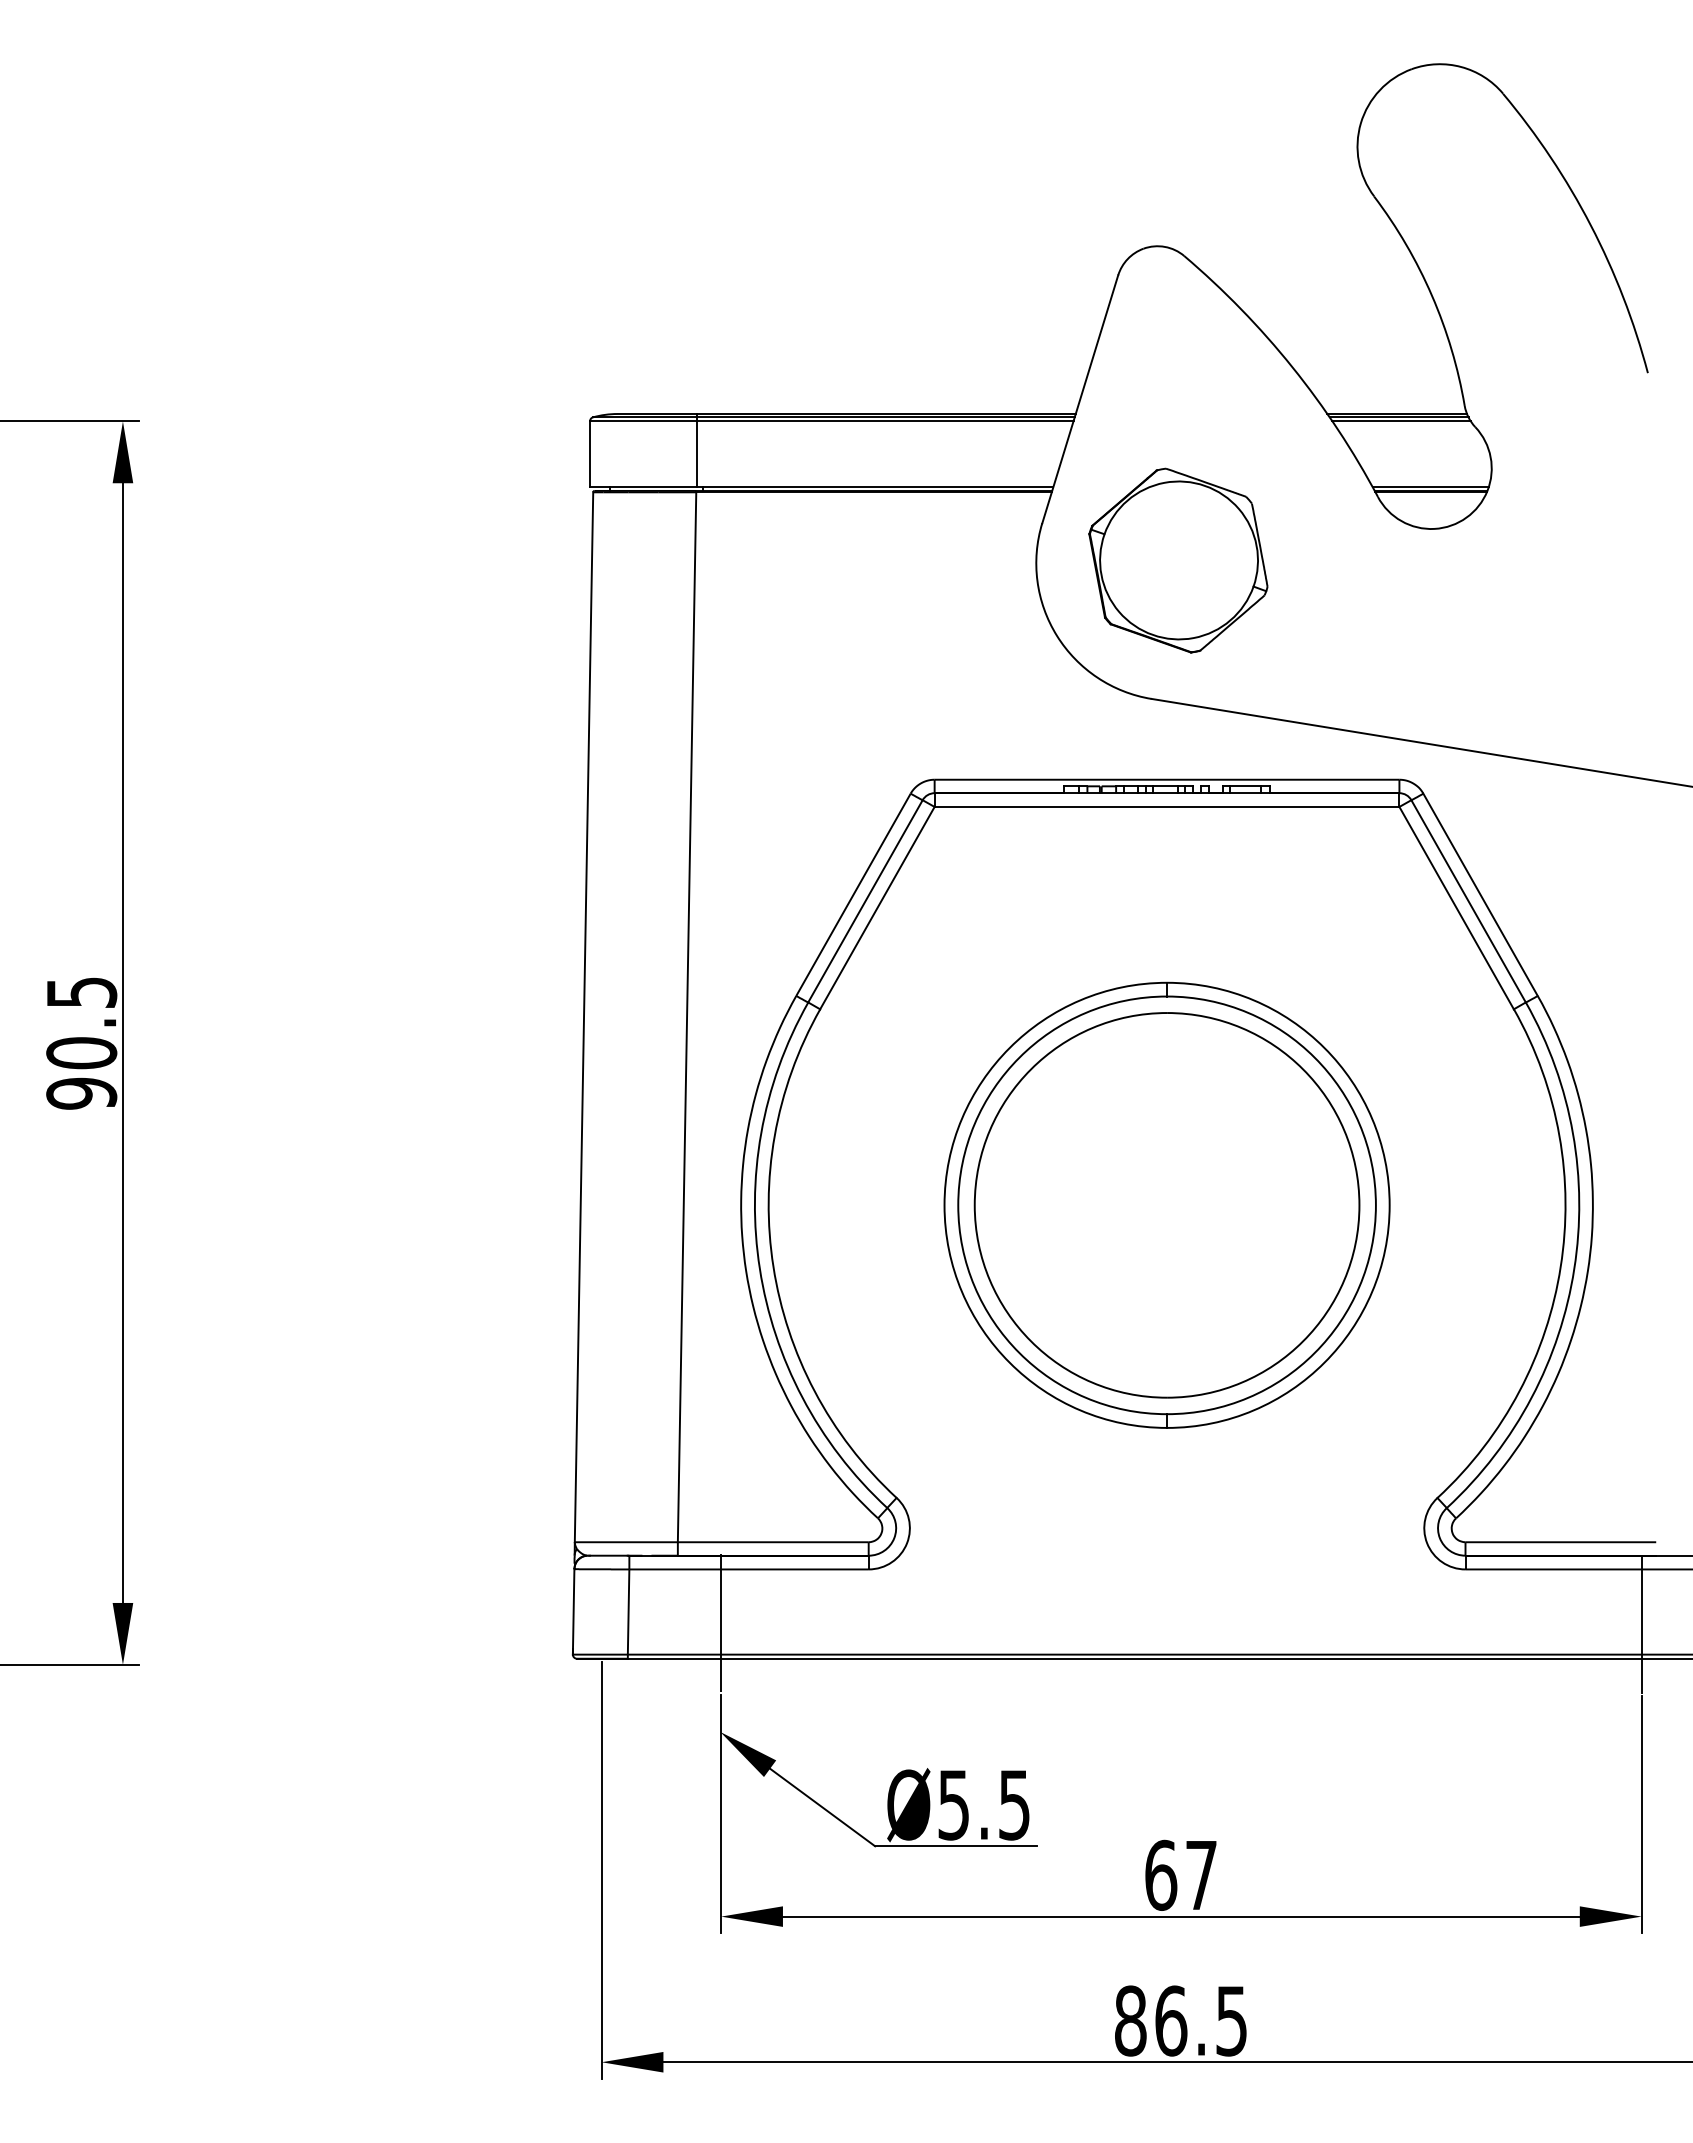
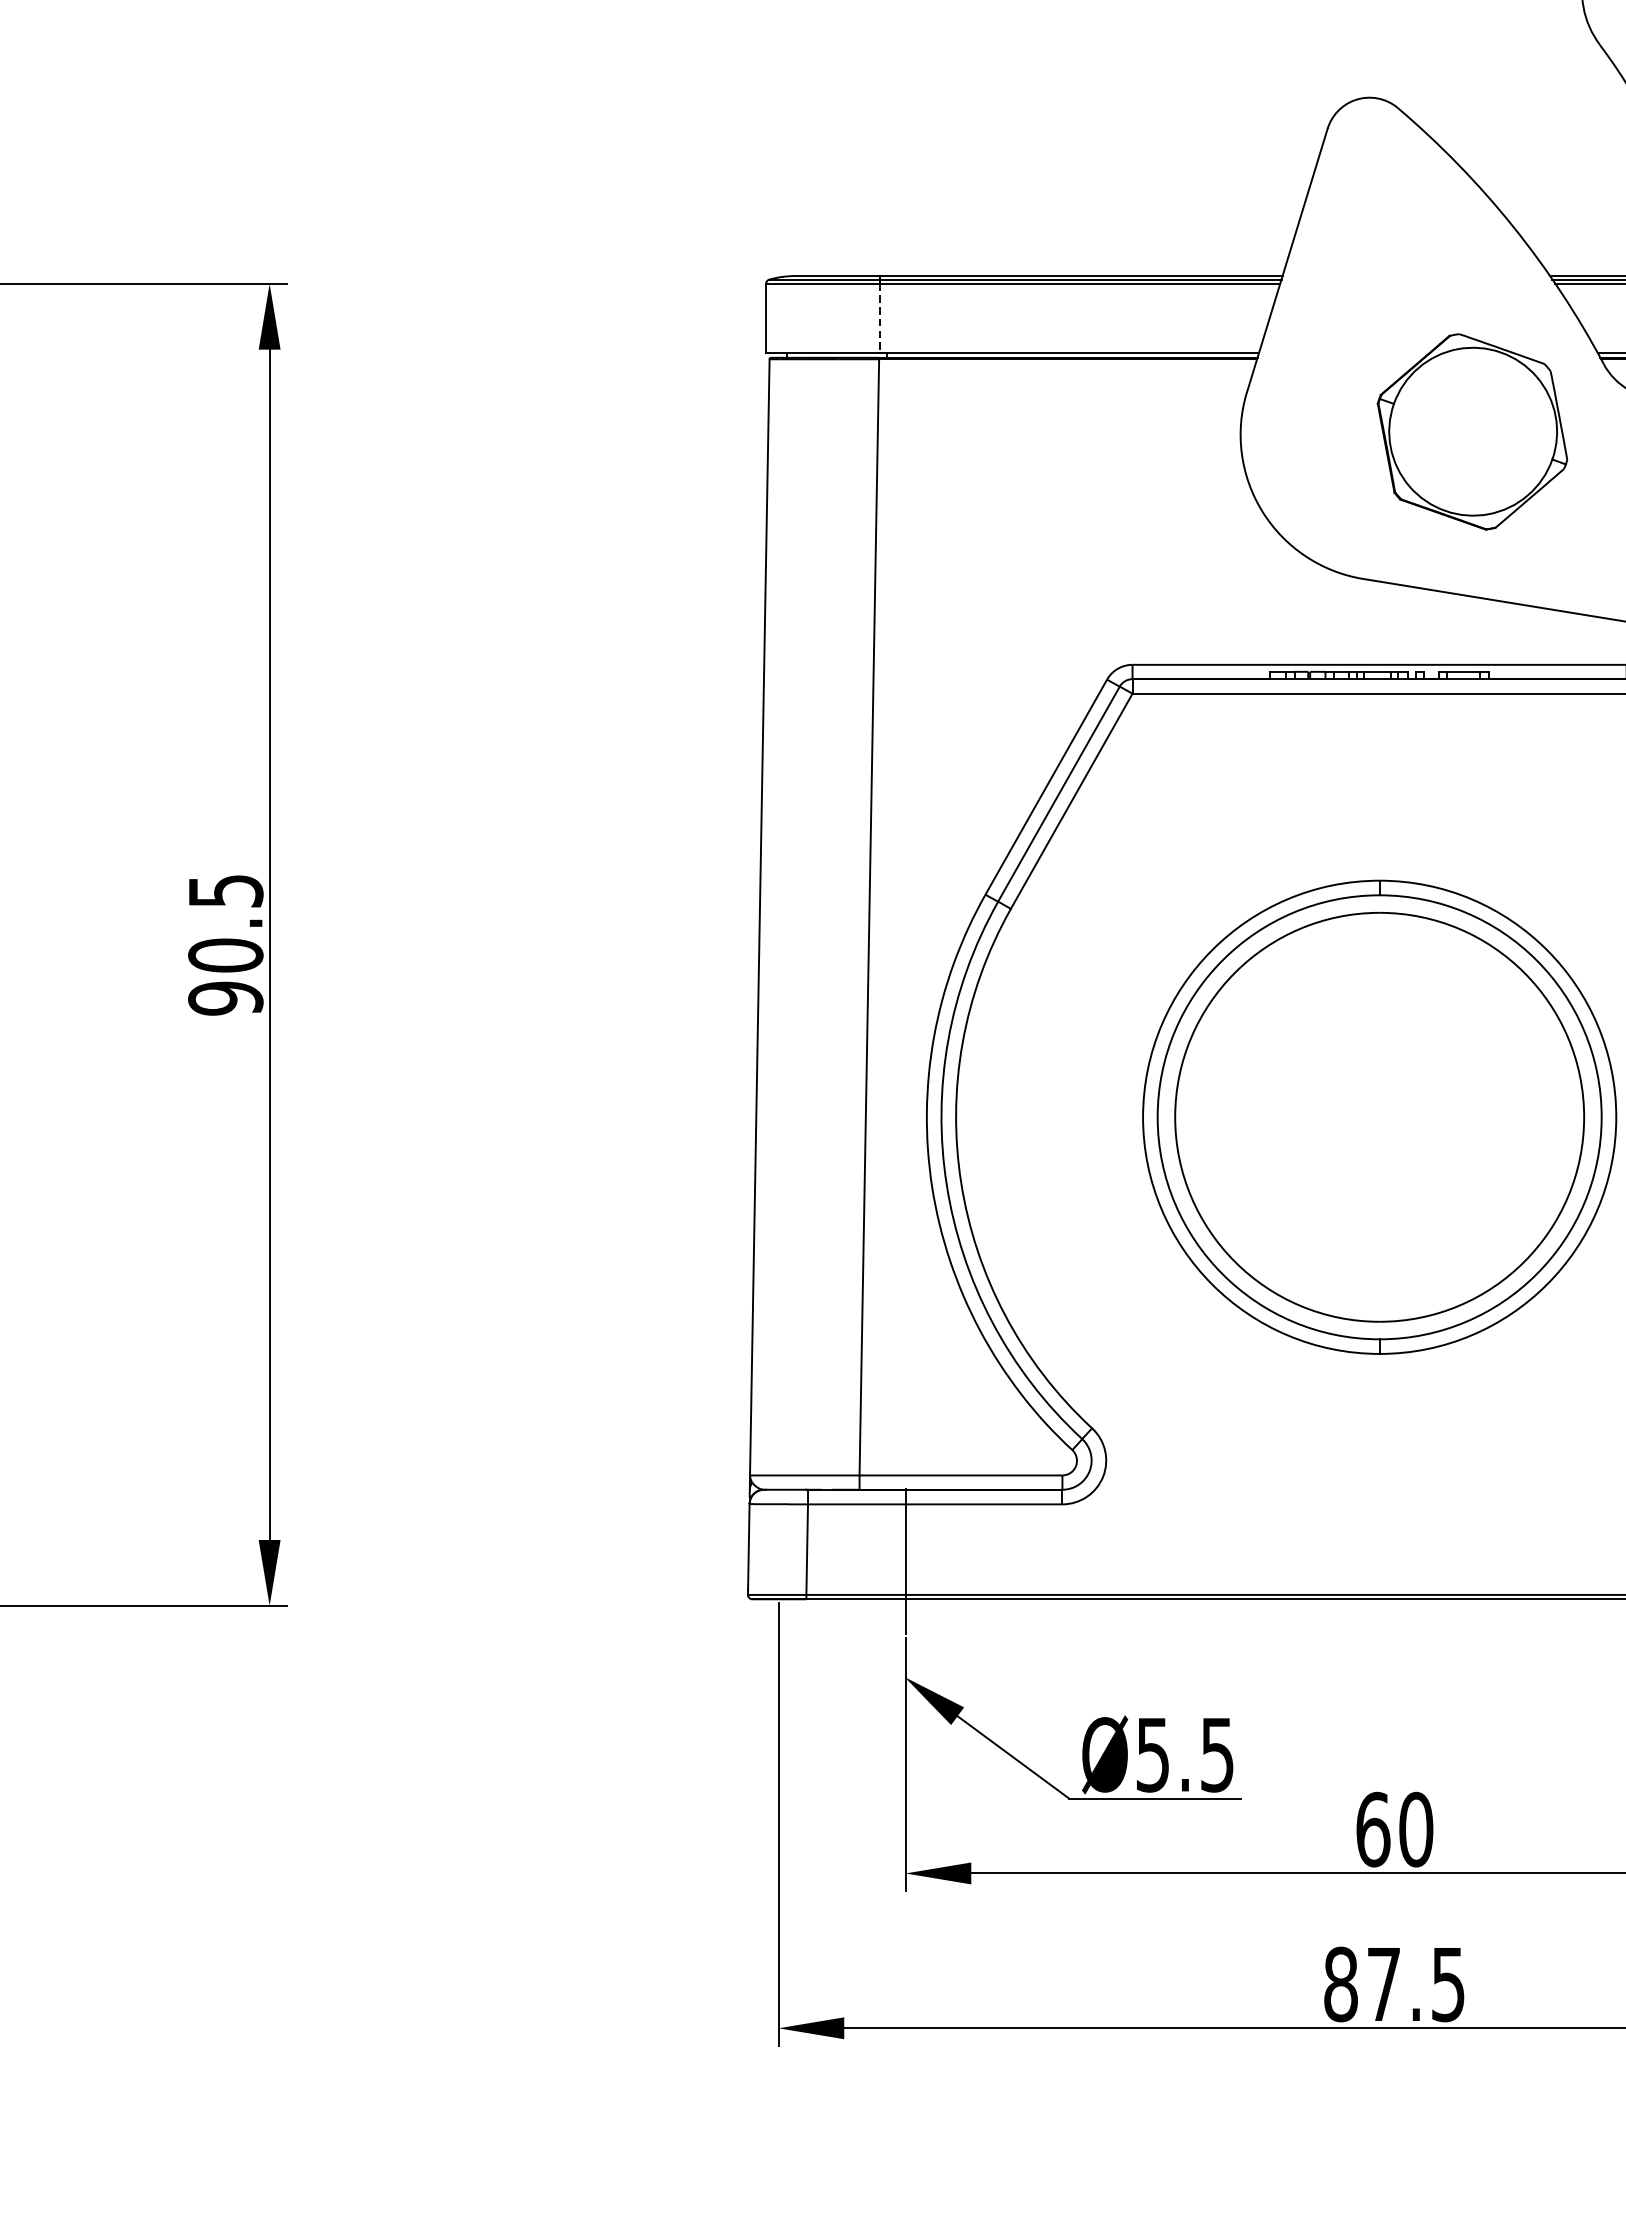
line: (697, 454) -> (880, 319), solid -> dashed
part: (1178, 560) -> (1472, 431), moved
text: (1201, 1874) -> (1416, 1828), 67 -> 60
text: (1171, 2020) -> (1384, 1983), 86.5 -> 87.5

